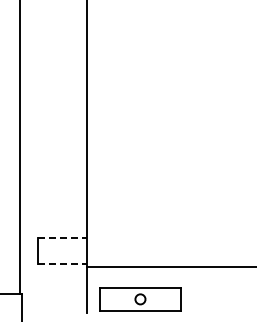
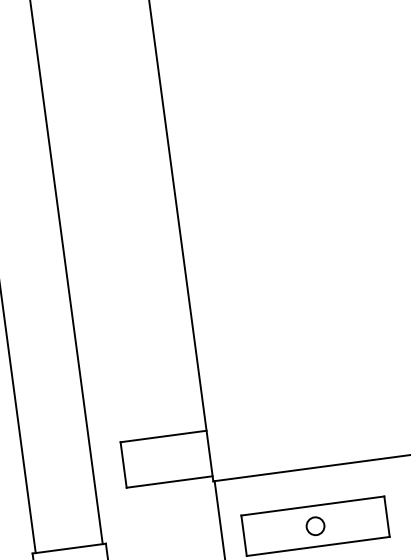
line: (62, 237) -> (164, 435), dashed -> solid
line: (62, 263) -> (170, 481), dashed -> solid

